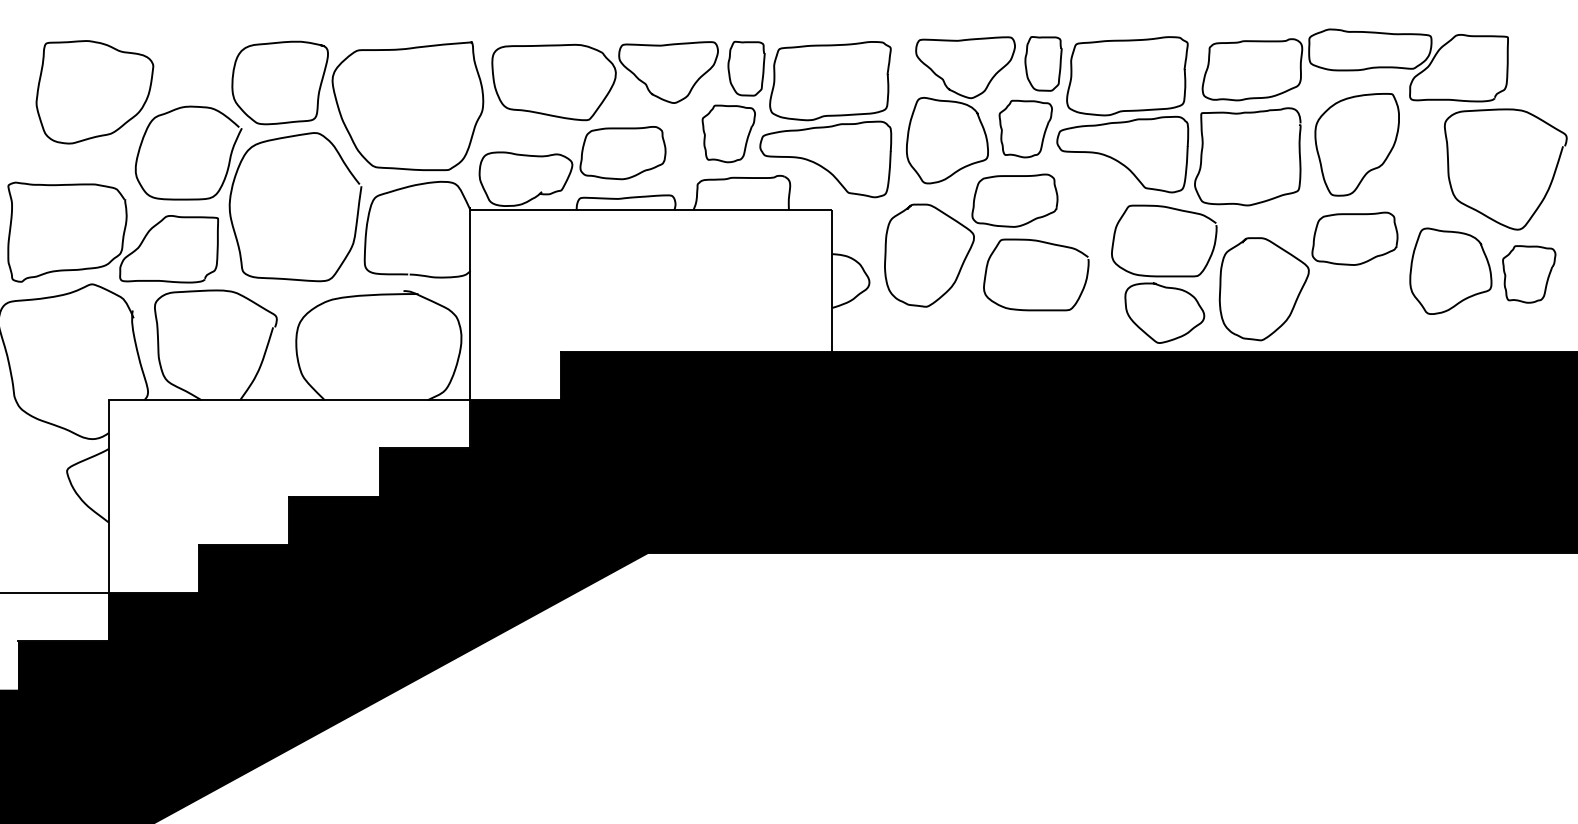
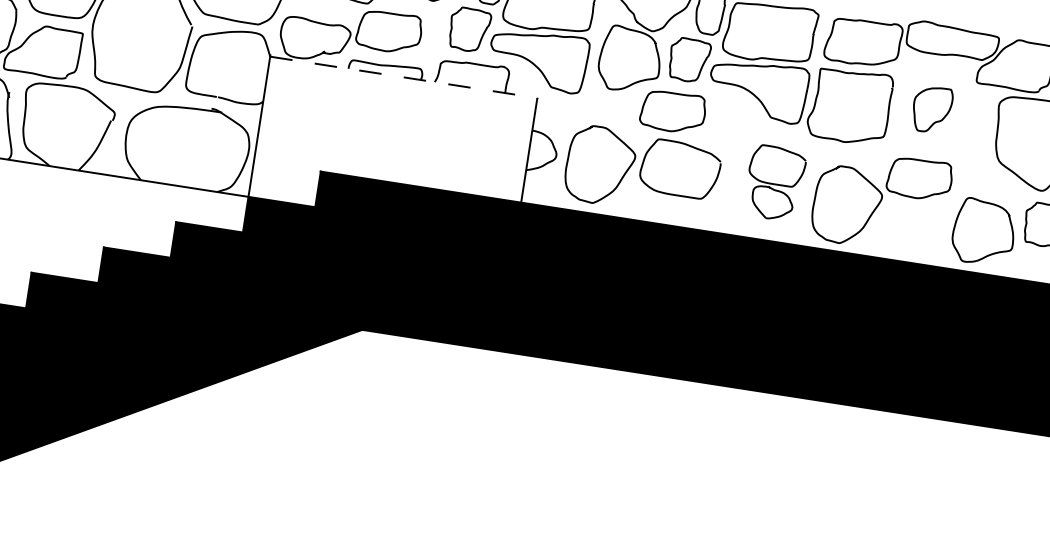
part: (1356, 144) -> (931, 109), size x0.6
line: (651, 210) -> (403, 77), solid -> dashed
curve: (960, 266) -> (621, 177), moved
part: (1164, 273) -> (775, 182), size x0.7
curve: (1464, 298) -> (990, 253), moved

